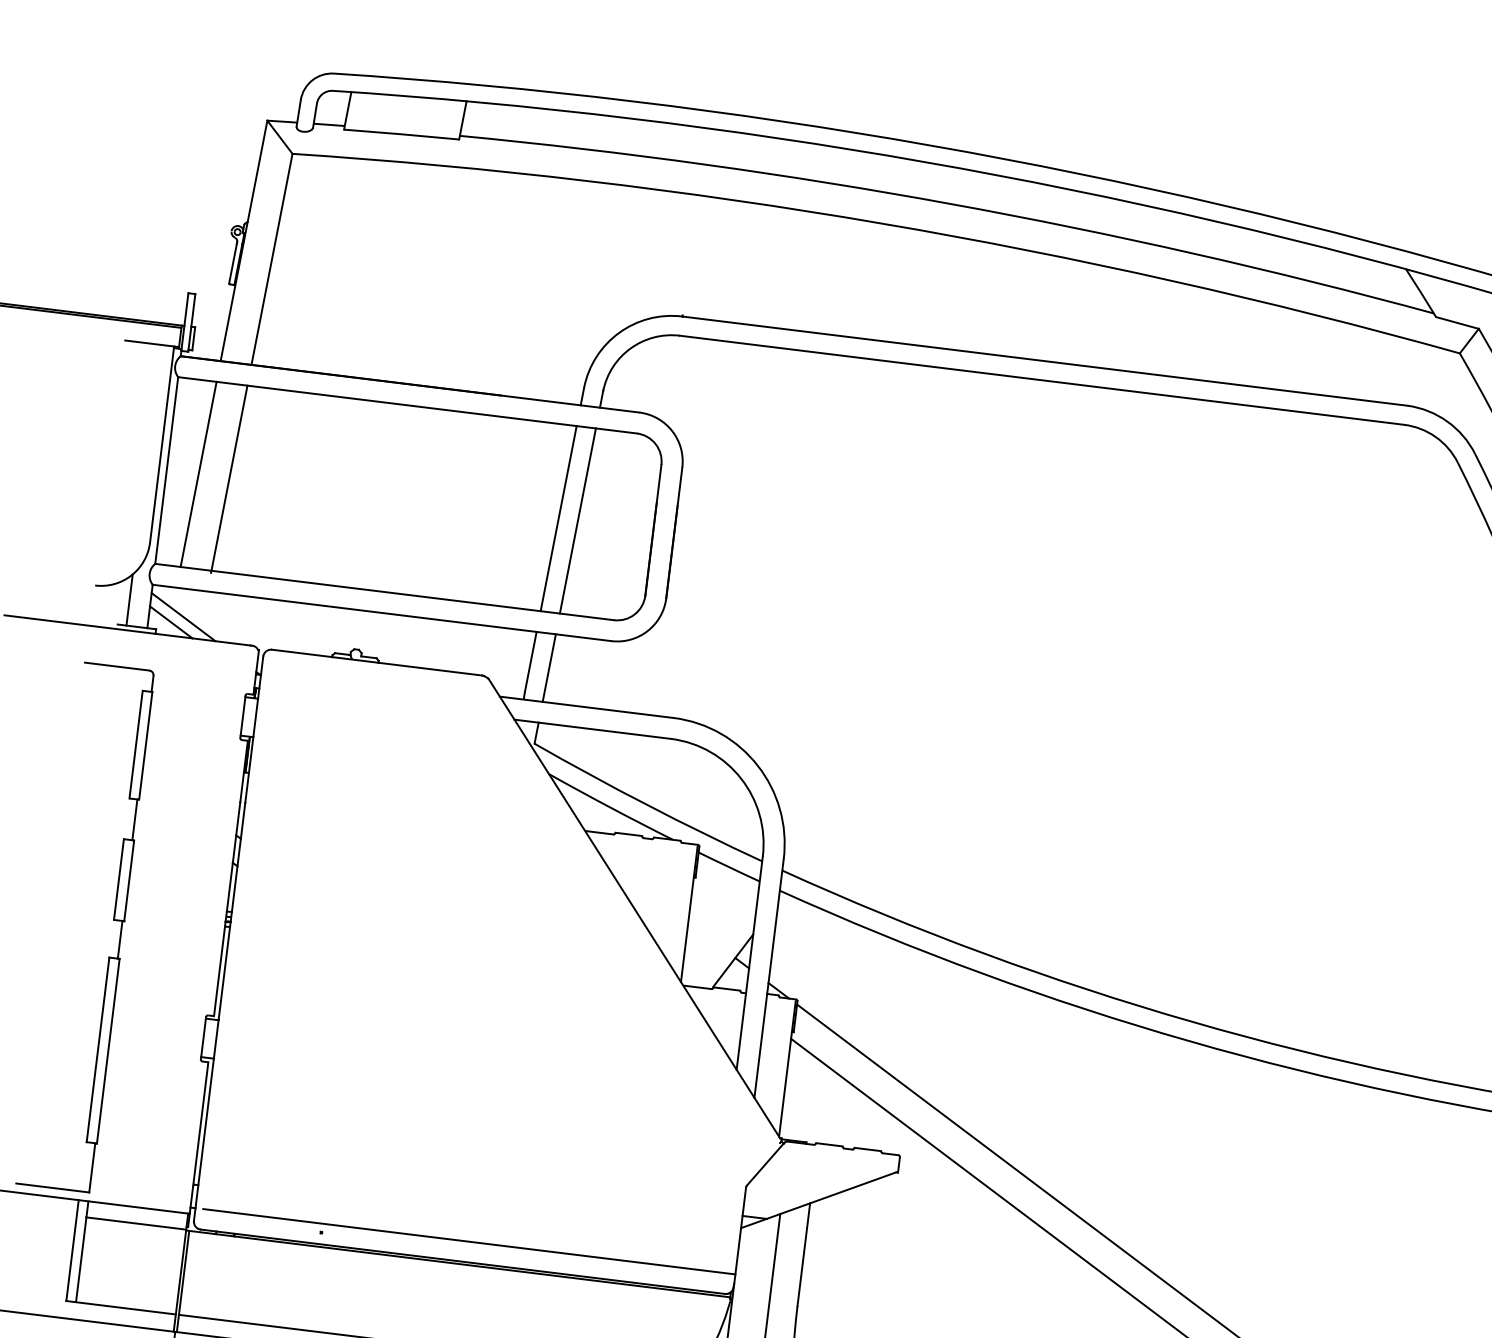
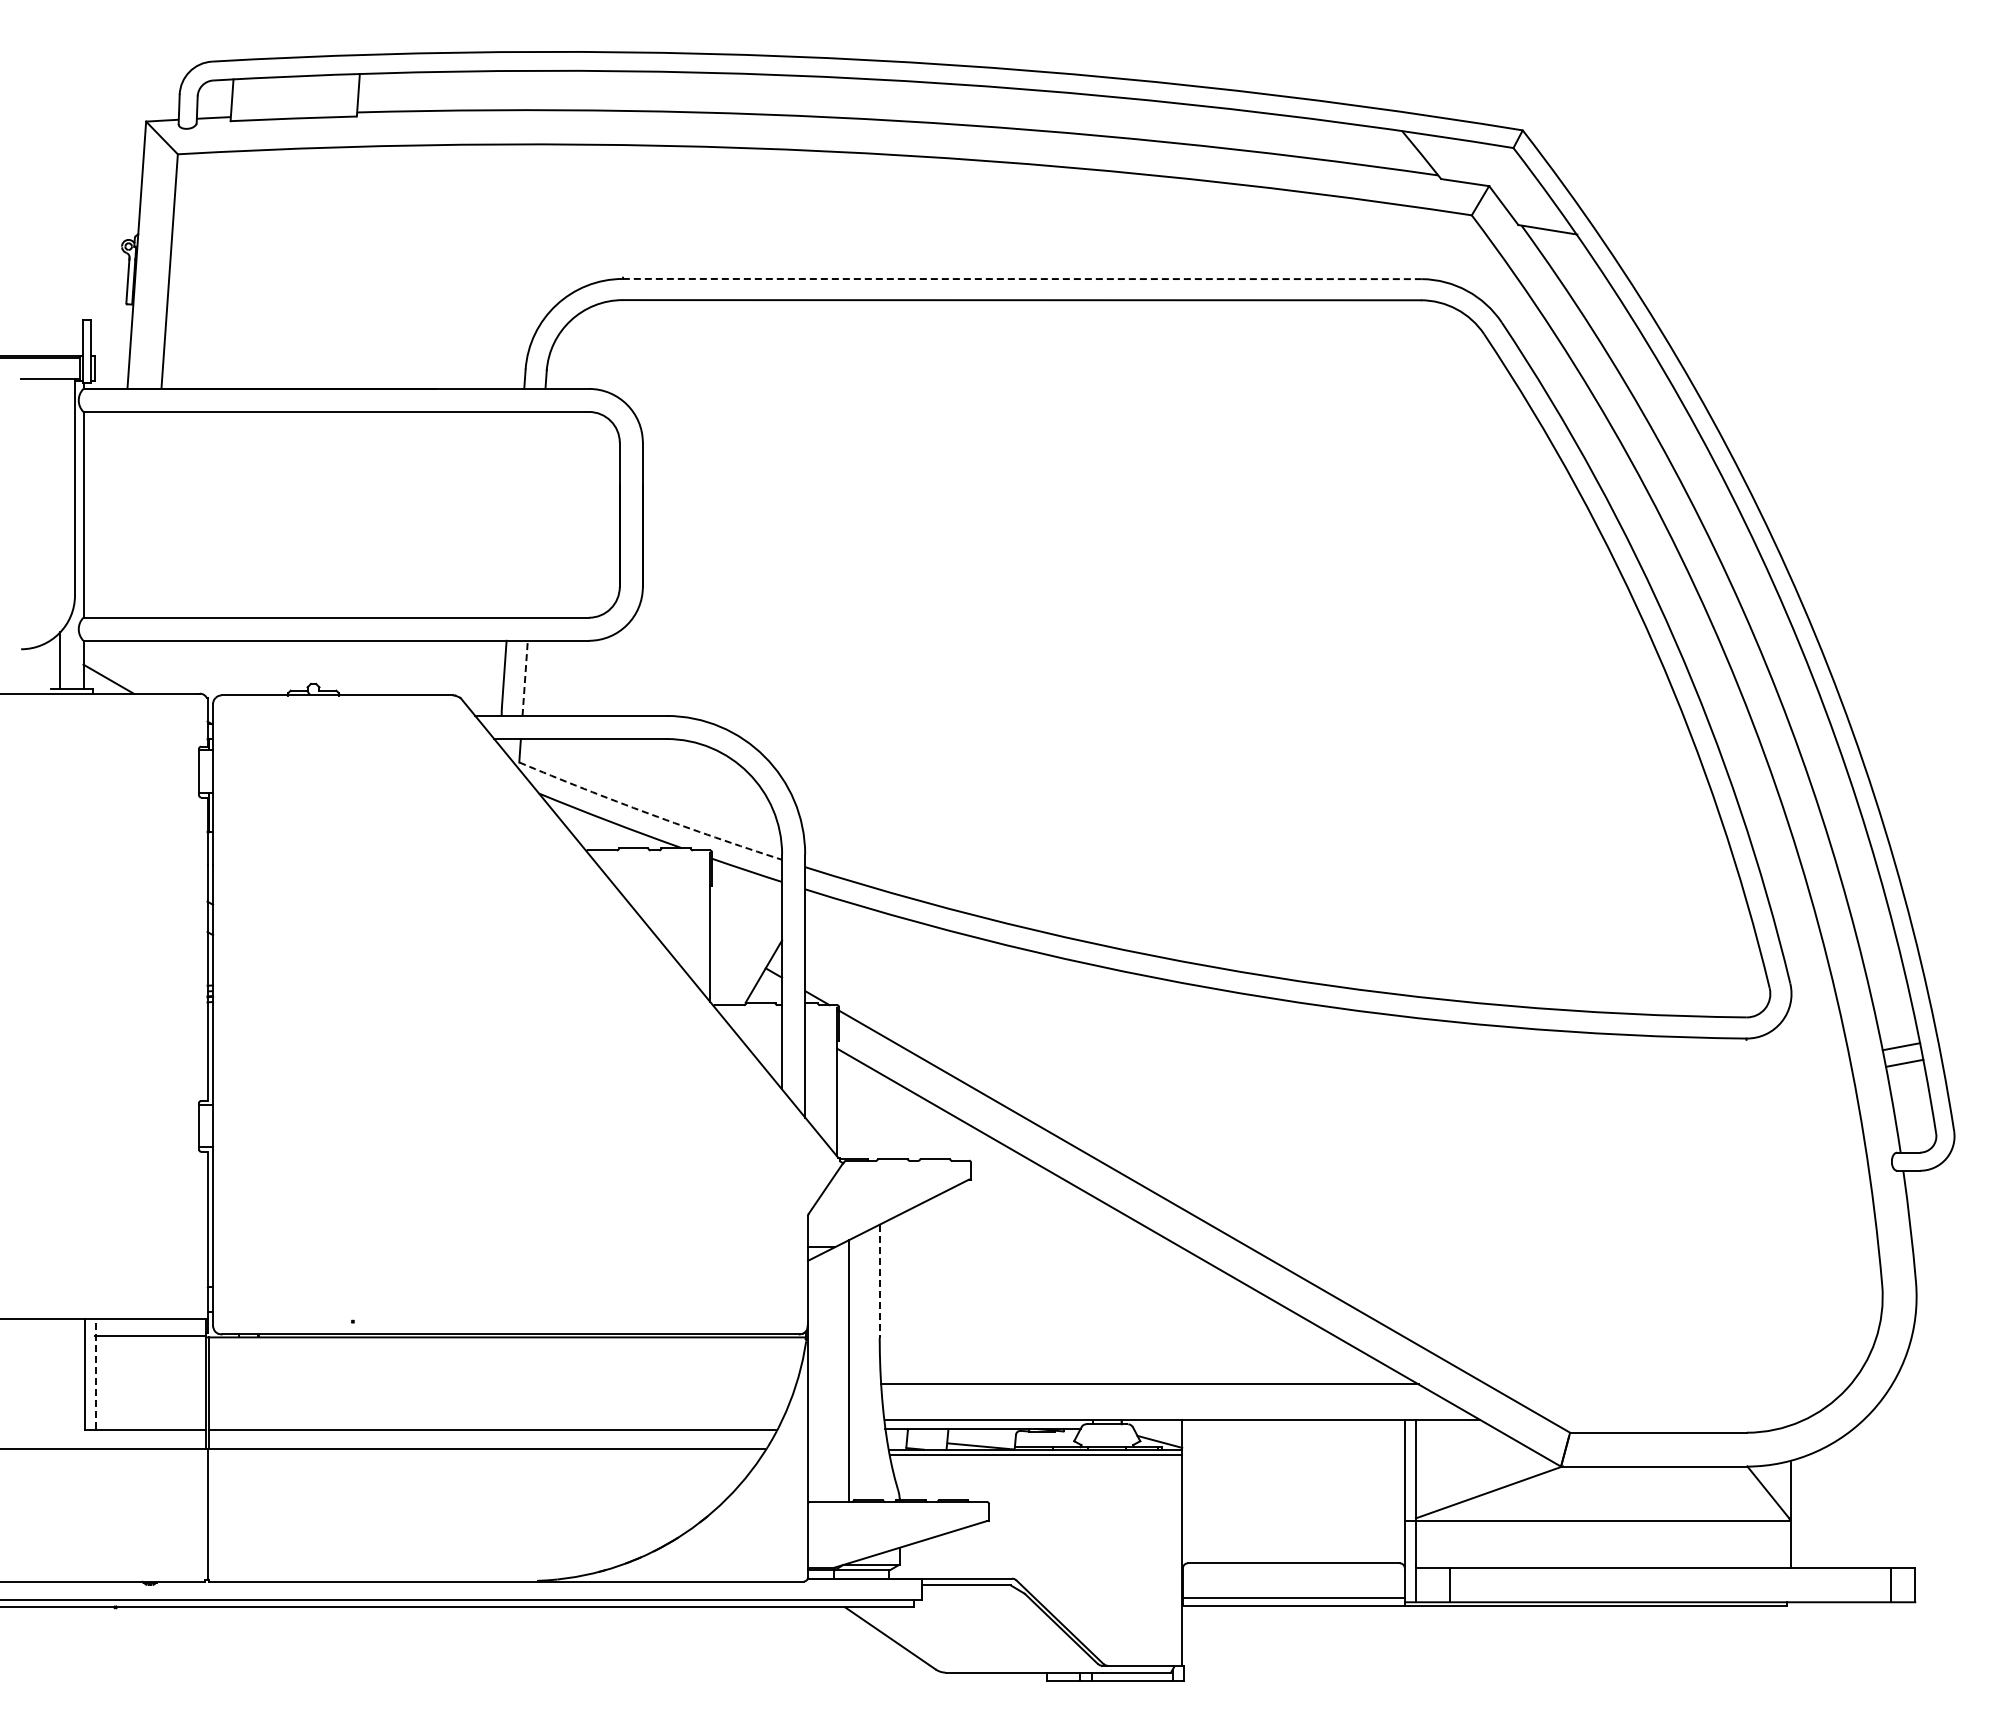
line: (1044, 361) -> (1022, 279), solid -> dashed
line: (198, 474) -> (118, 514), removed
line: (229, 478) -> (152, 515), removed
line: (558, 518) -> (515, 514), removed
line: (577, 520) -> (536, 514), removed
line: (183, 616) -> (121, 671), removed
line: (549, 668) -> (525, 678), solid -> dashed
arc: (647, 804) -> (649, 813), solid -> dashed
part: (113, 920) -> (85, 1010), removed
line: (469, 1241) -> (514, 1311), removed
line: (81, 1250) -> (95, 1373), solid -> dashed
line: (803, 1254) -> (879, 1281), solid -> dashed

